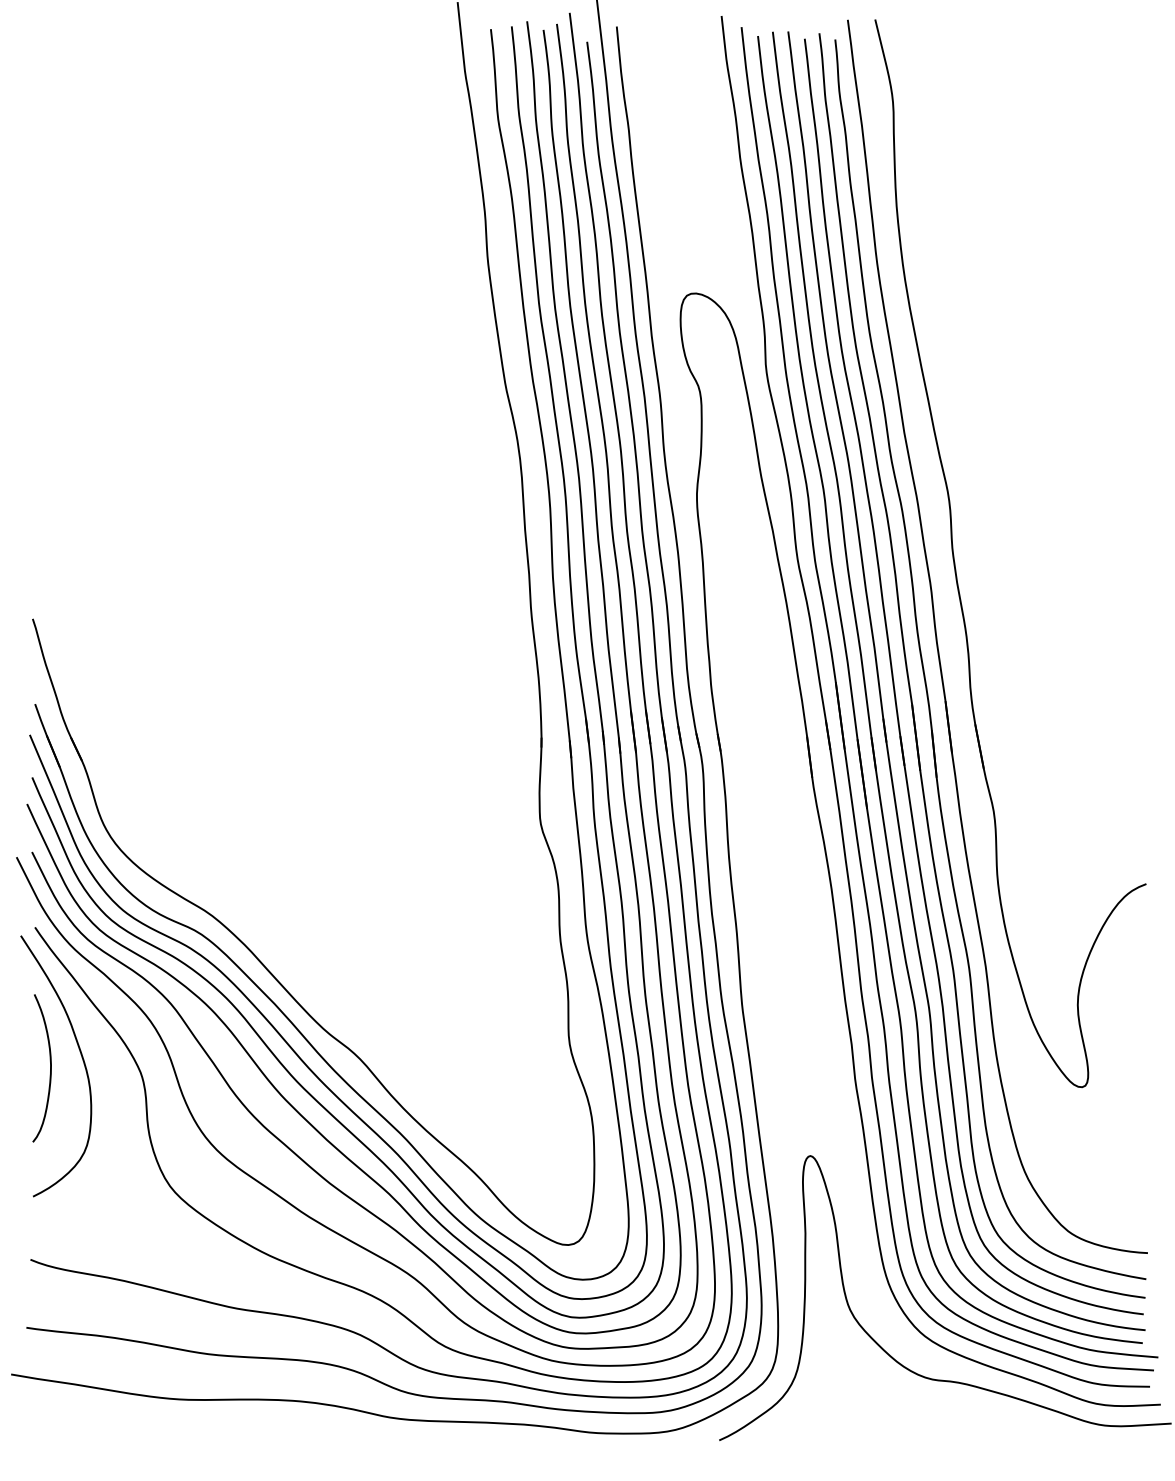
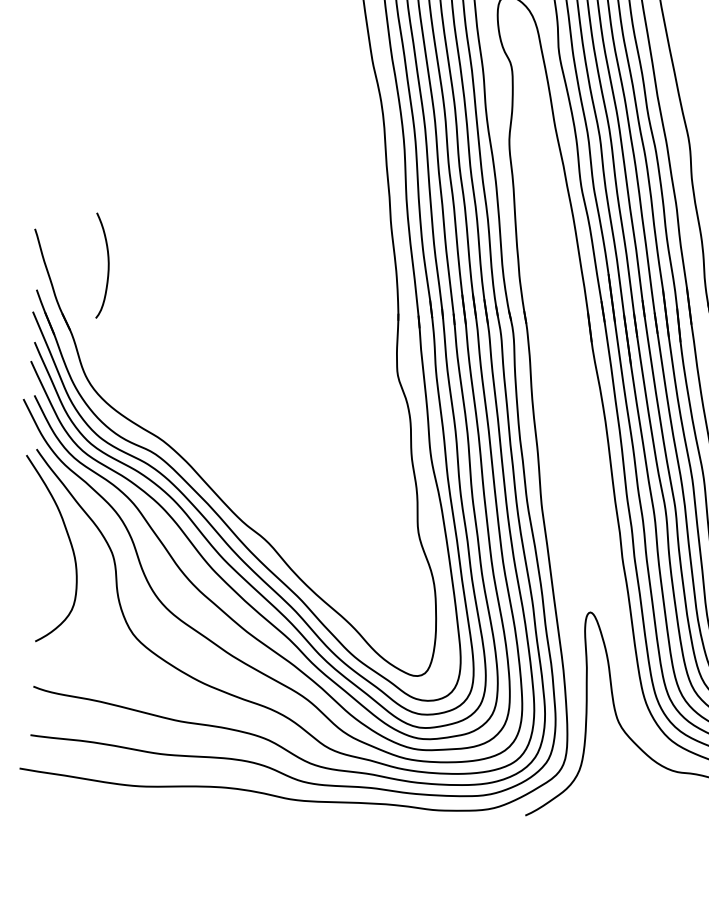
curve: (50, 1068) -> (108, 265), moved

